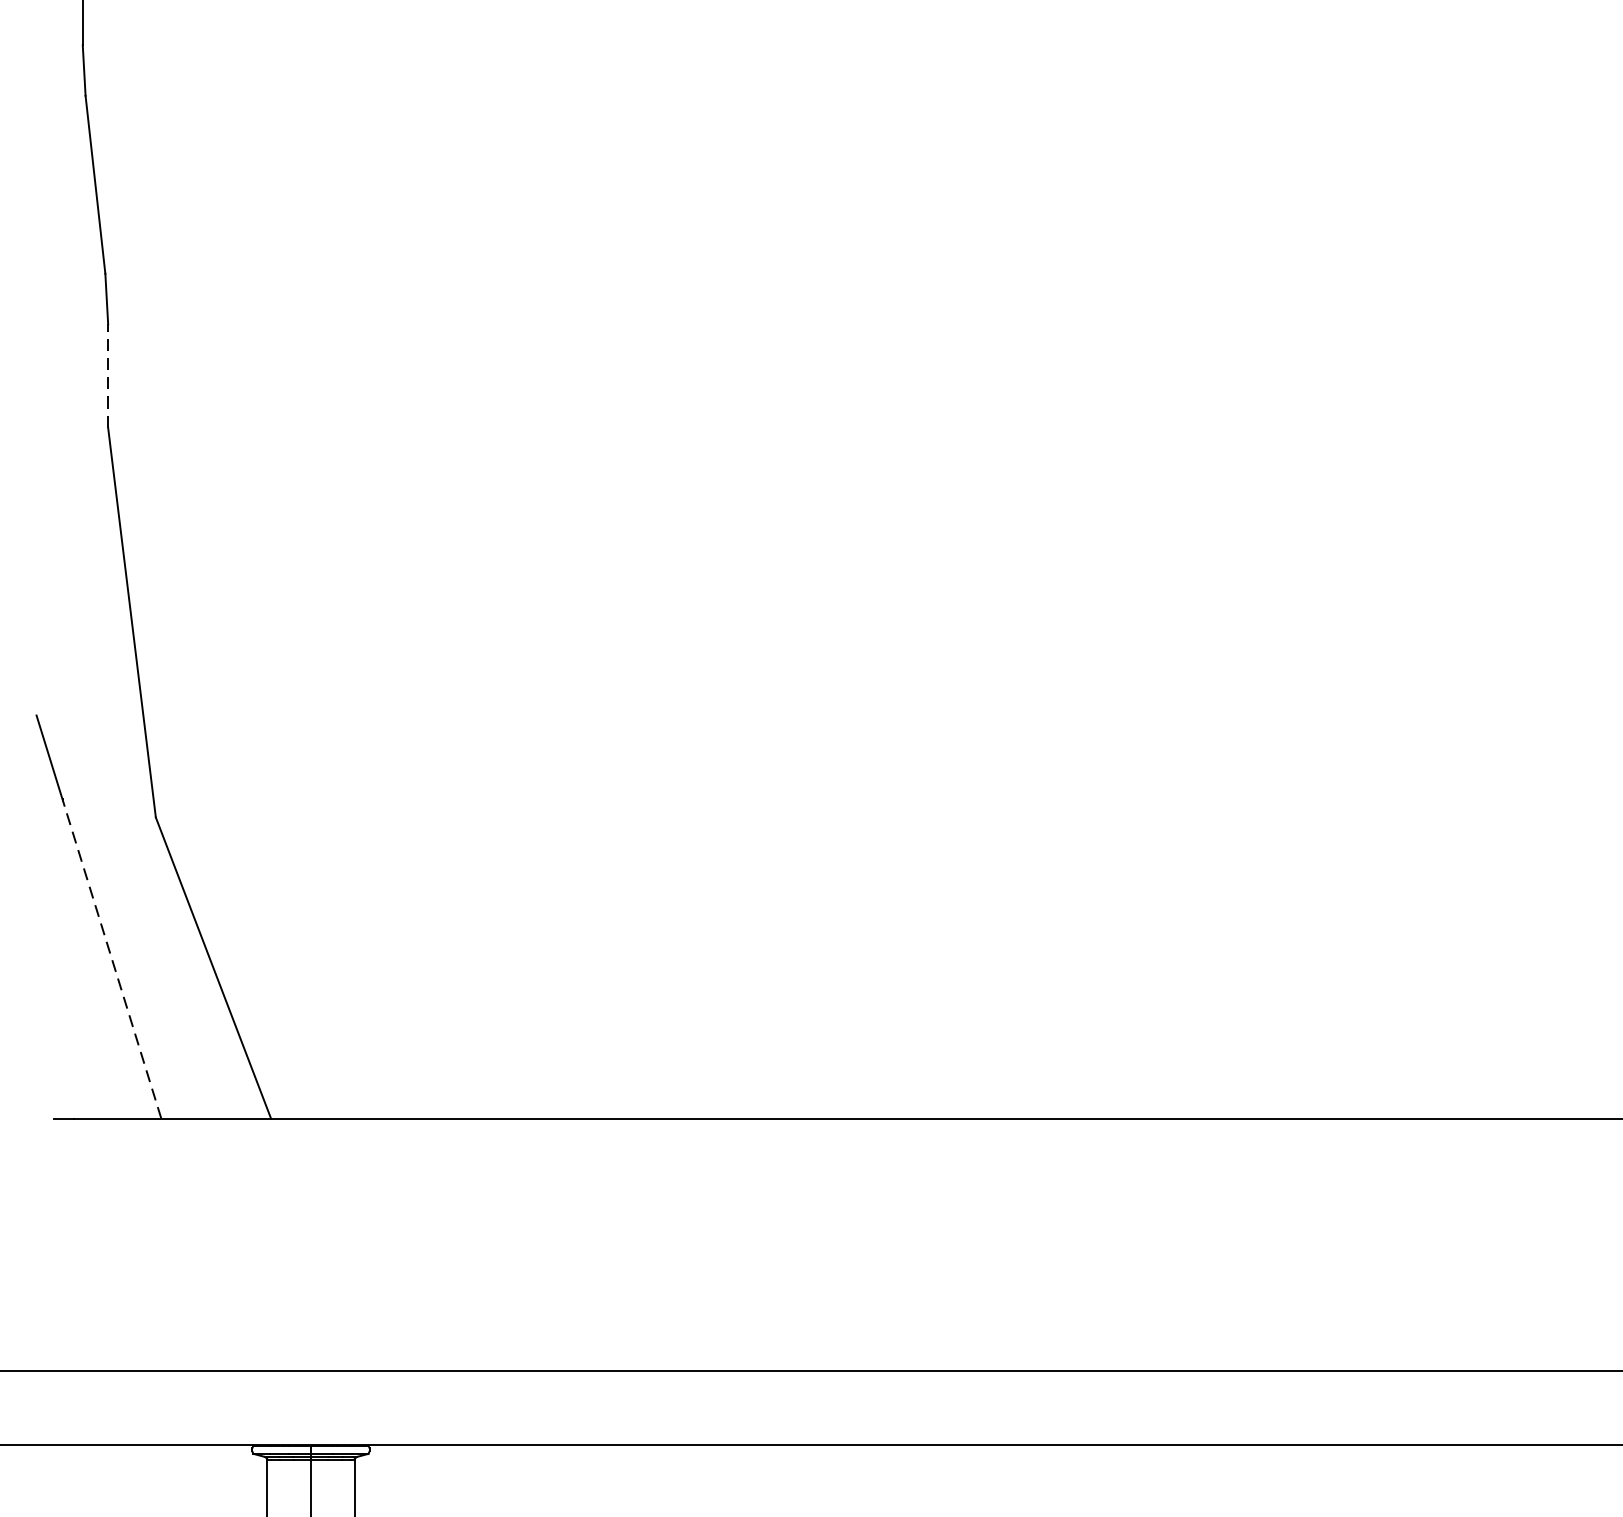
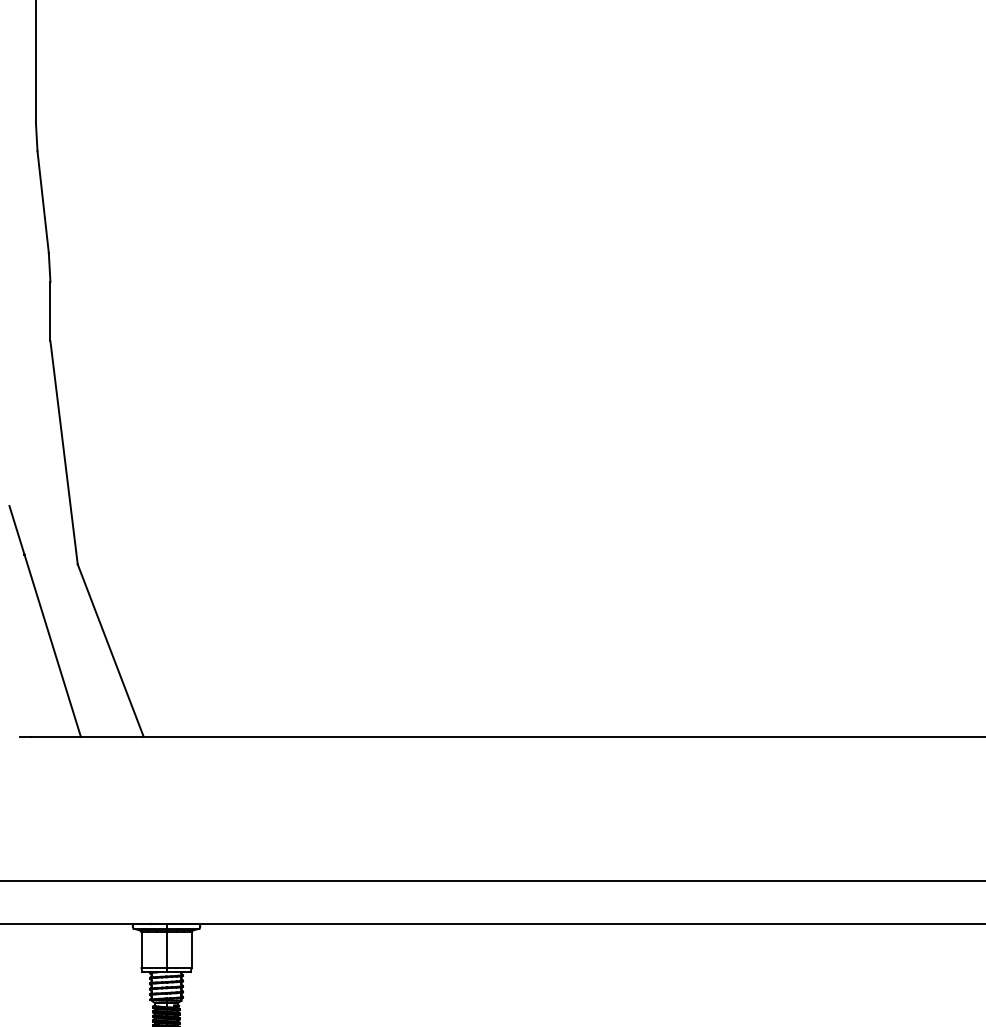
line: (108, 375) -> (50, 311), dashed -> solid
line: (111, 959) -> (52, 645), dashed -> solid

